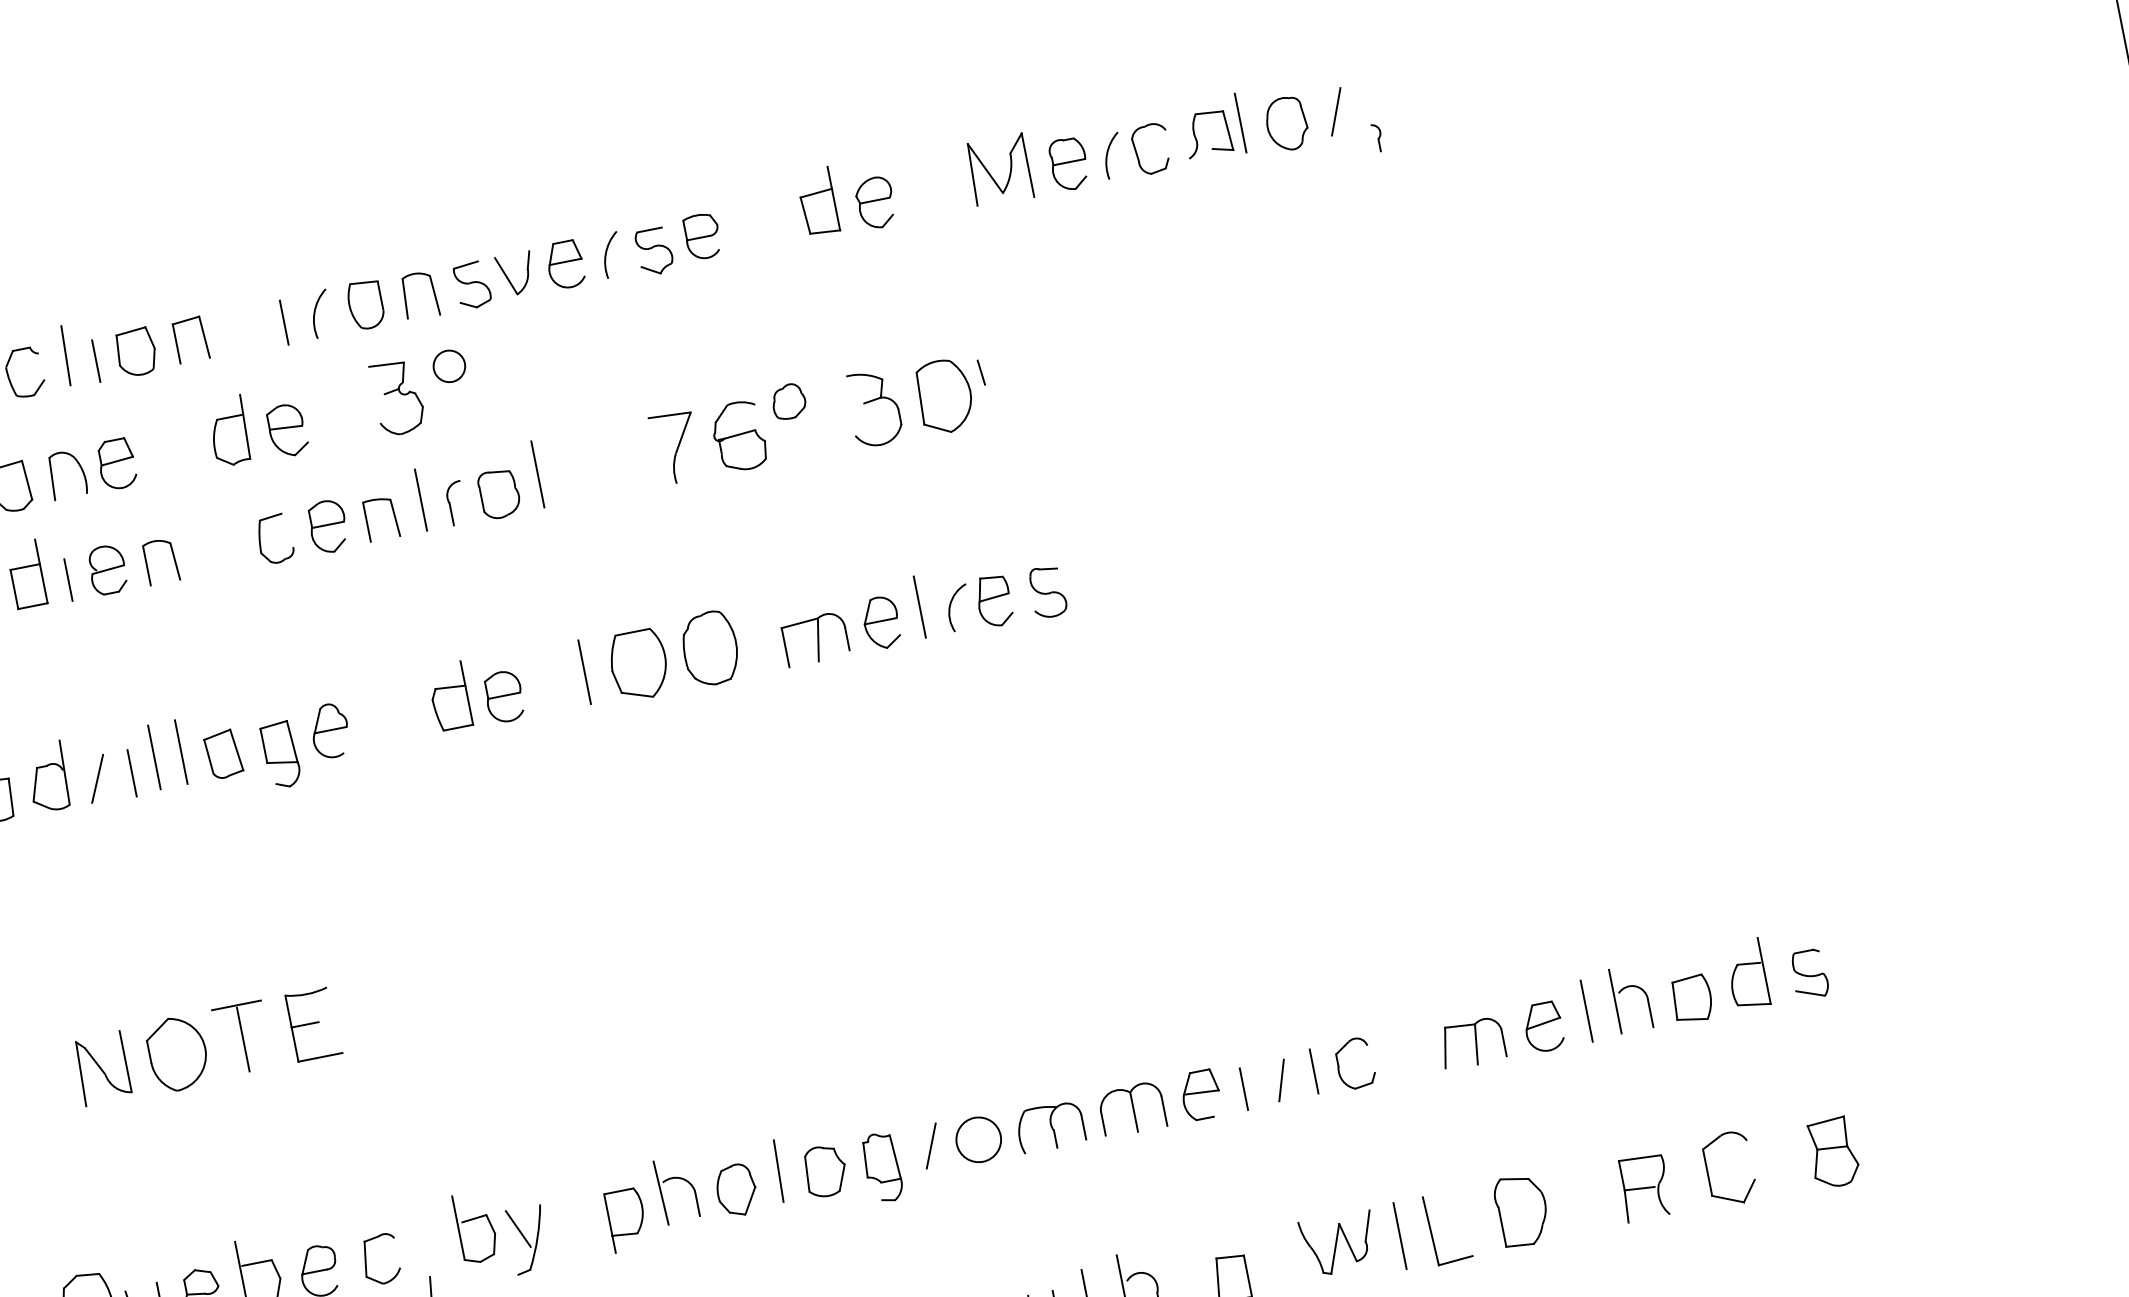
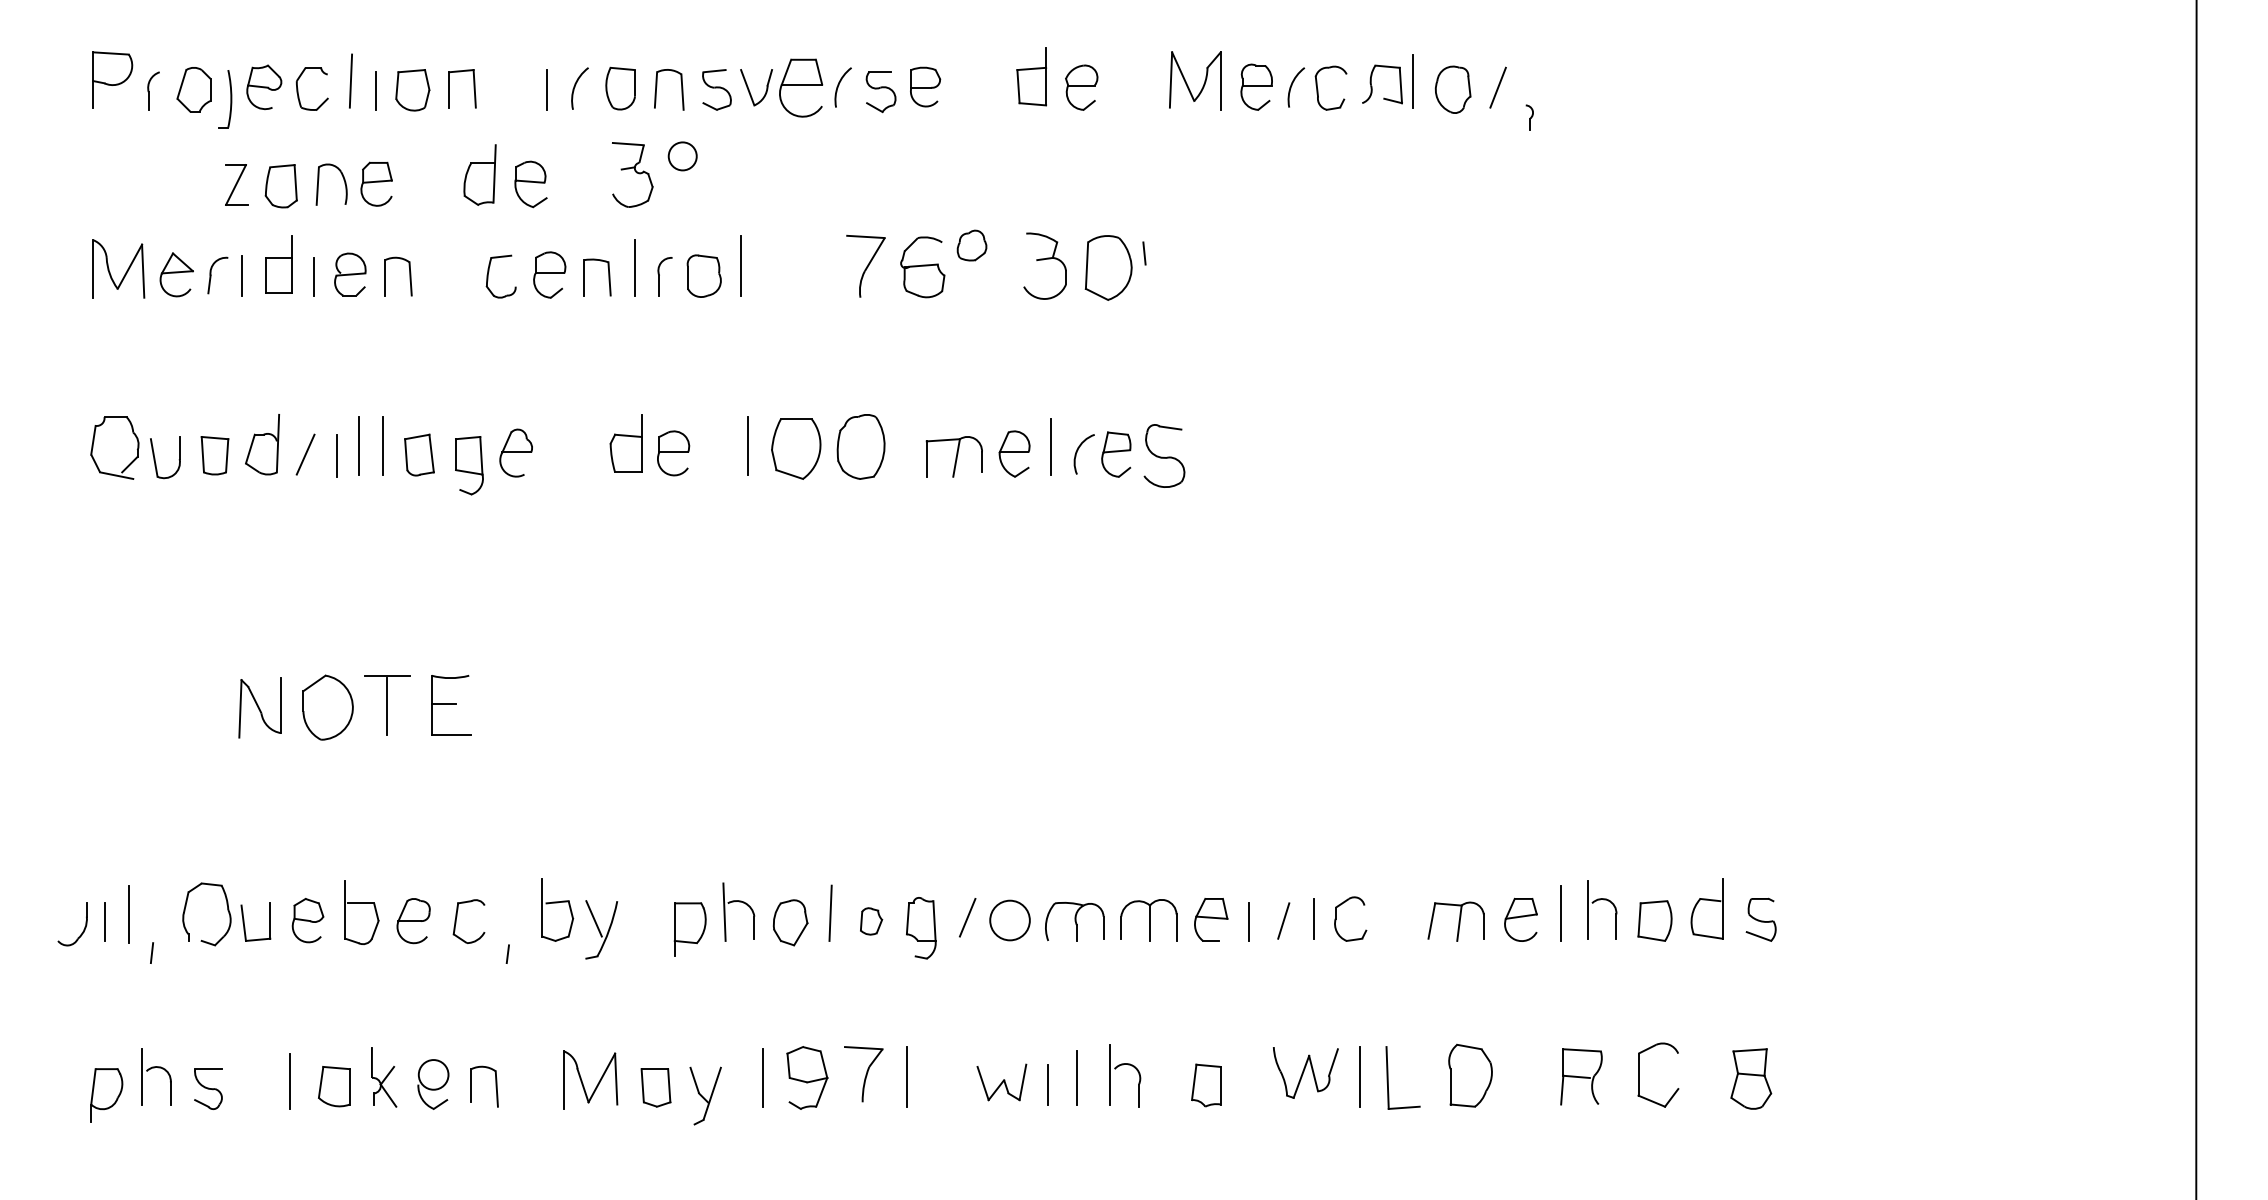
part: (565, 264) -> (801, 87), size x1.4
part: (1047, 591) -> (1164, 455), size x1.4
part: (825, 1171) -> (871, 921), size x0.6

